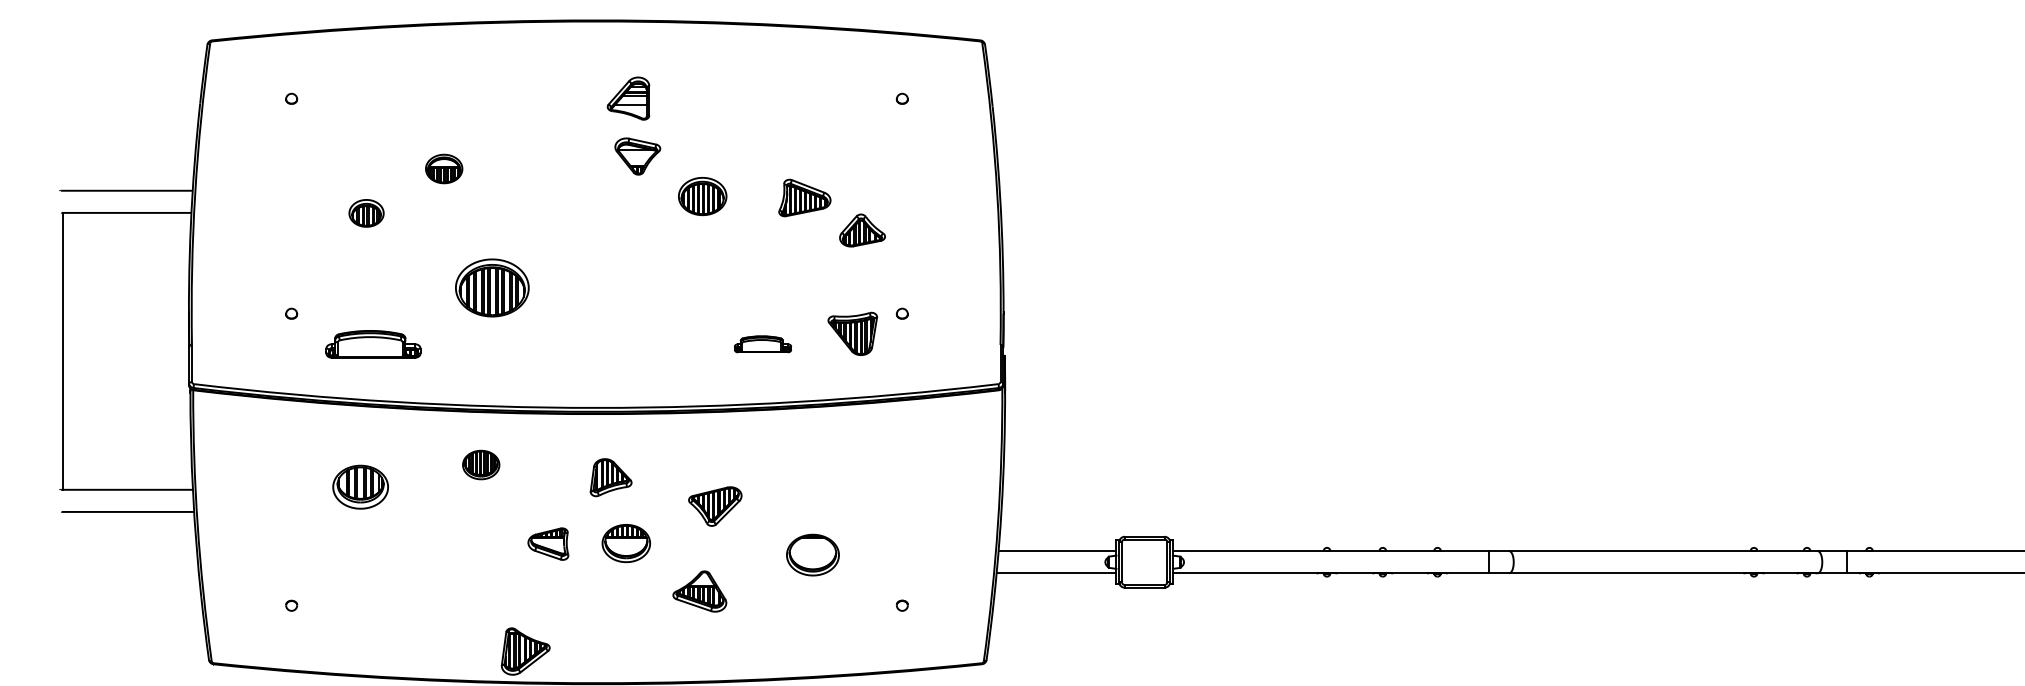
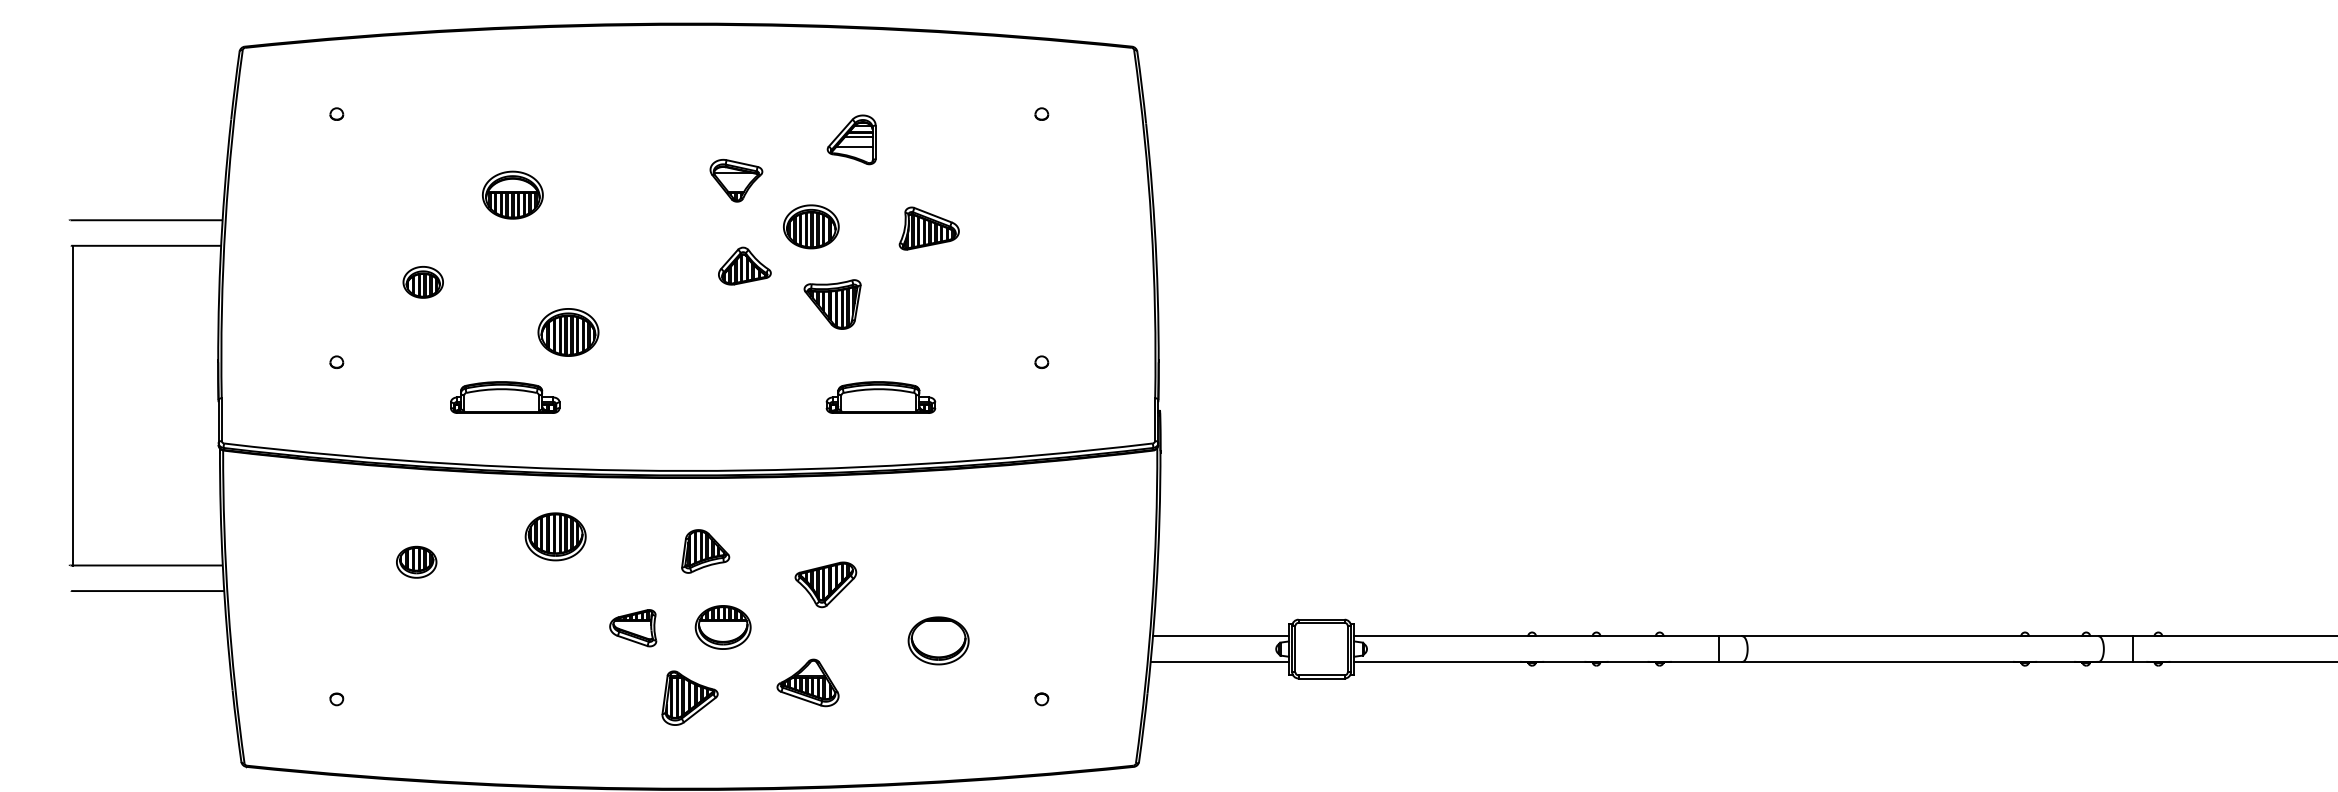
part: (628, 98) -> (851, 139), moved
part: (443, 168) -> (512, 194), size x1.43
part: (365, 213) -> (422, 282), moved
part: (862, 229) -> (744, 265), moved
part: (492, 287) -> (568, 332), size x0.71
part: (852, 333) -> (832, 304), moved
part: (373, 344) -> (505, 397), moved
part: (762, 344) -> (880, 397), size x1.67
part: (481, 464) -> (555, 536), size x1.43
part: (360, 486) -> (416, 561), size x0.62
part: (525, 650) -> (689, 697), moved

